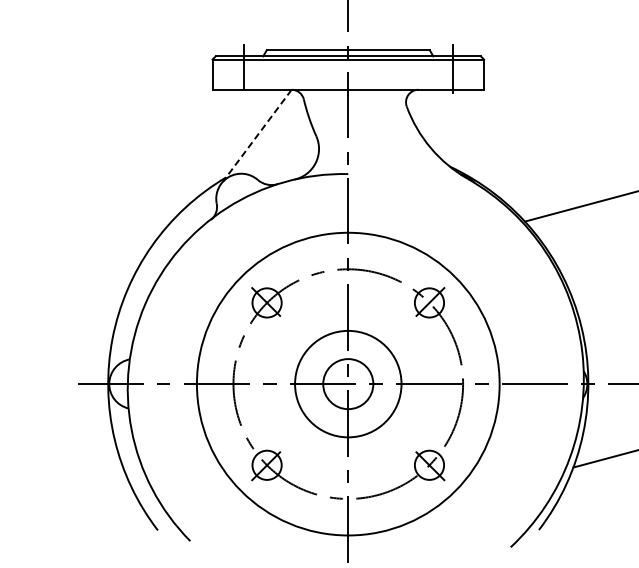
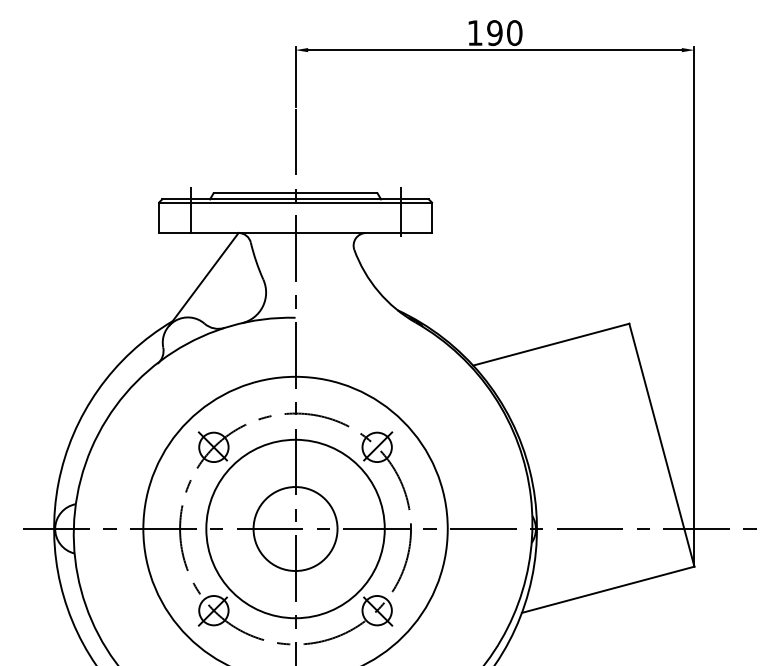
line: (257, 136) -> (204, 279), dashed -> solid
circle: (348, 383) -> (295, 528), size x1.67
circle: (348, 384) -> (295, 529), size x1.67

